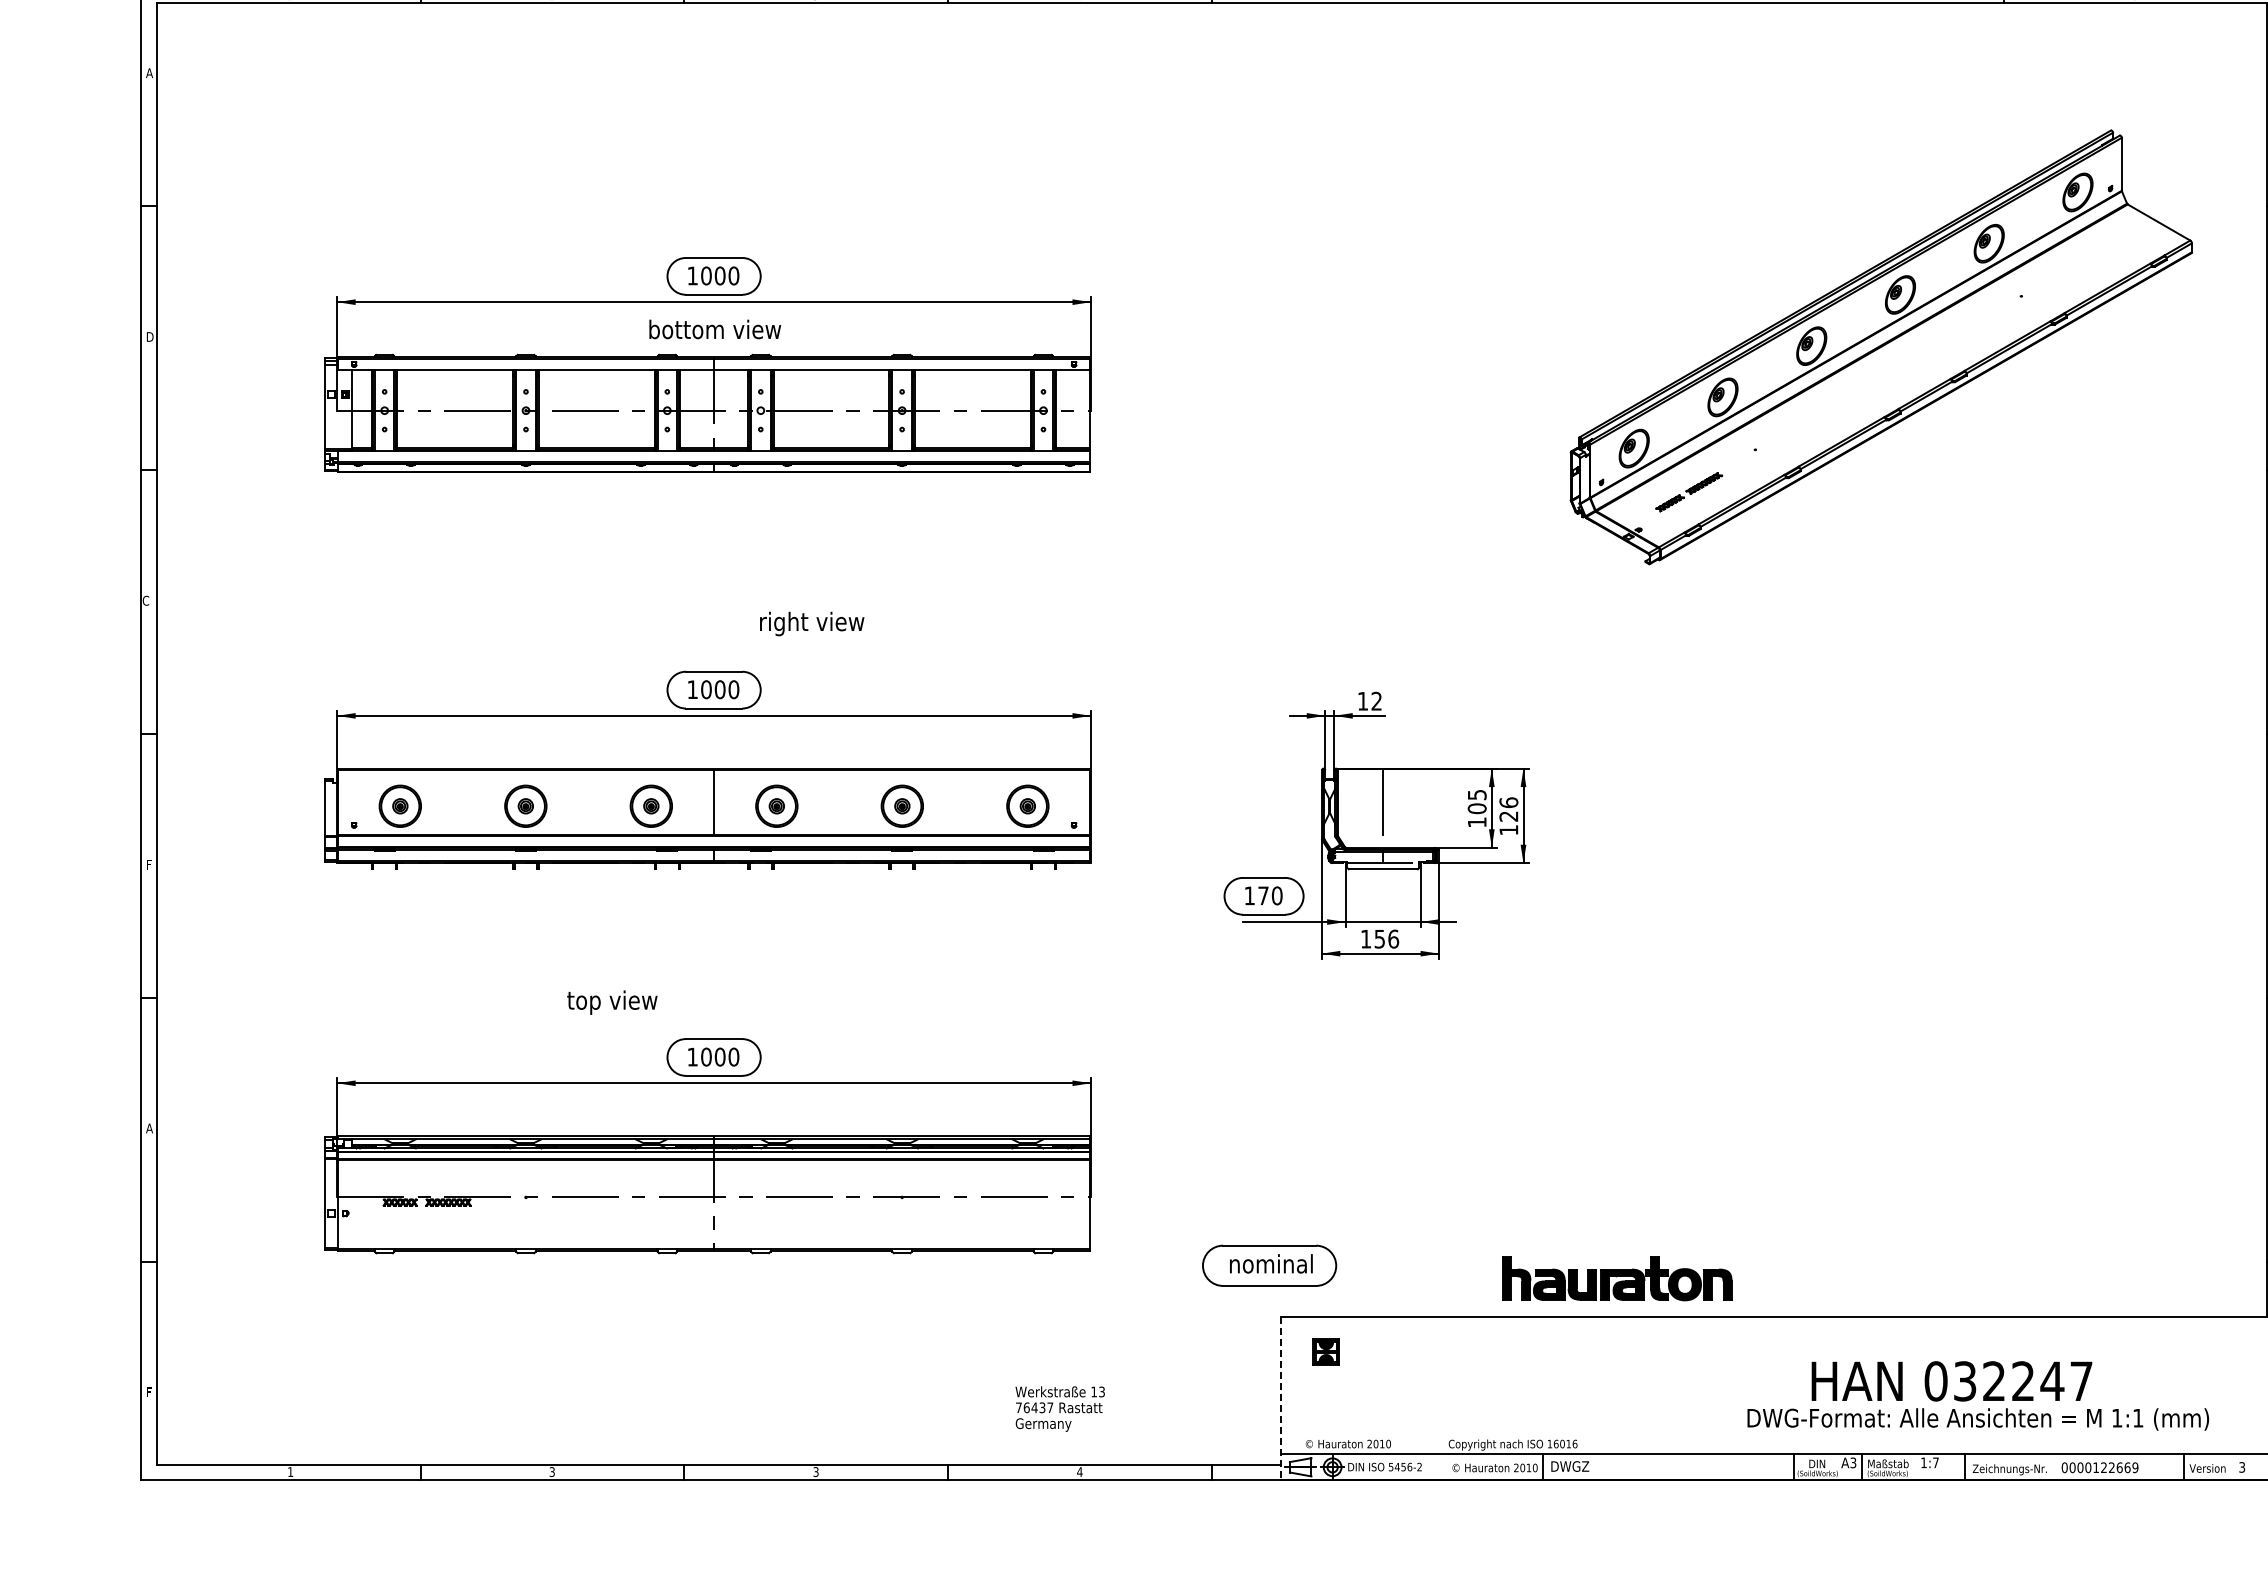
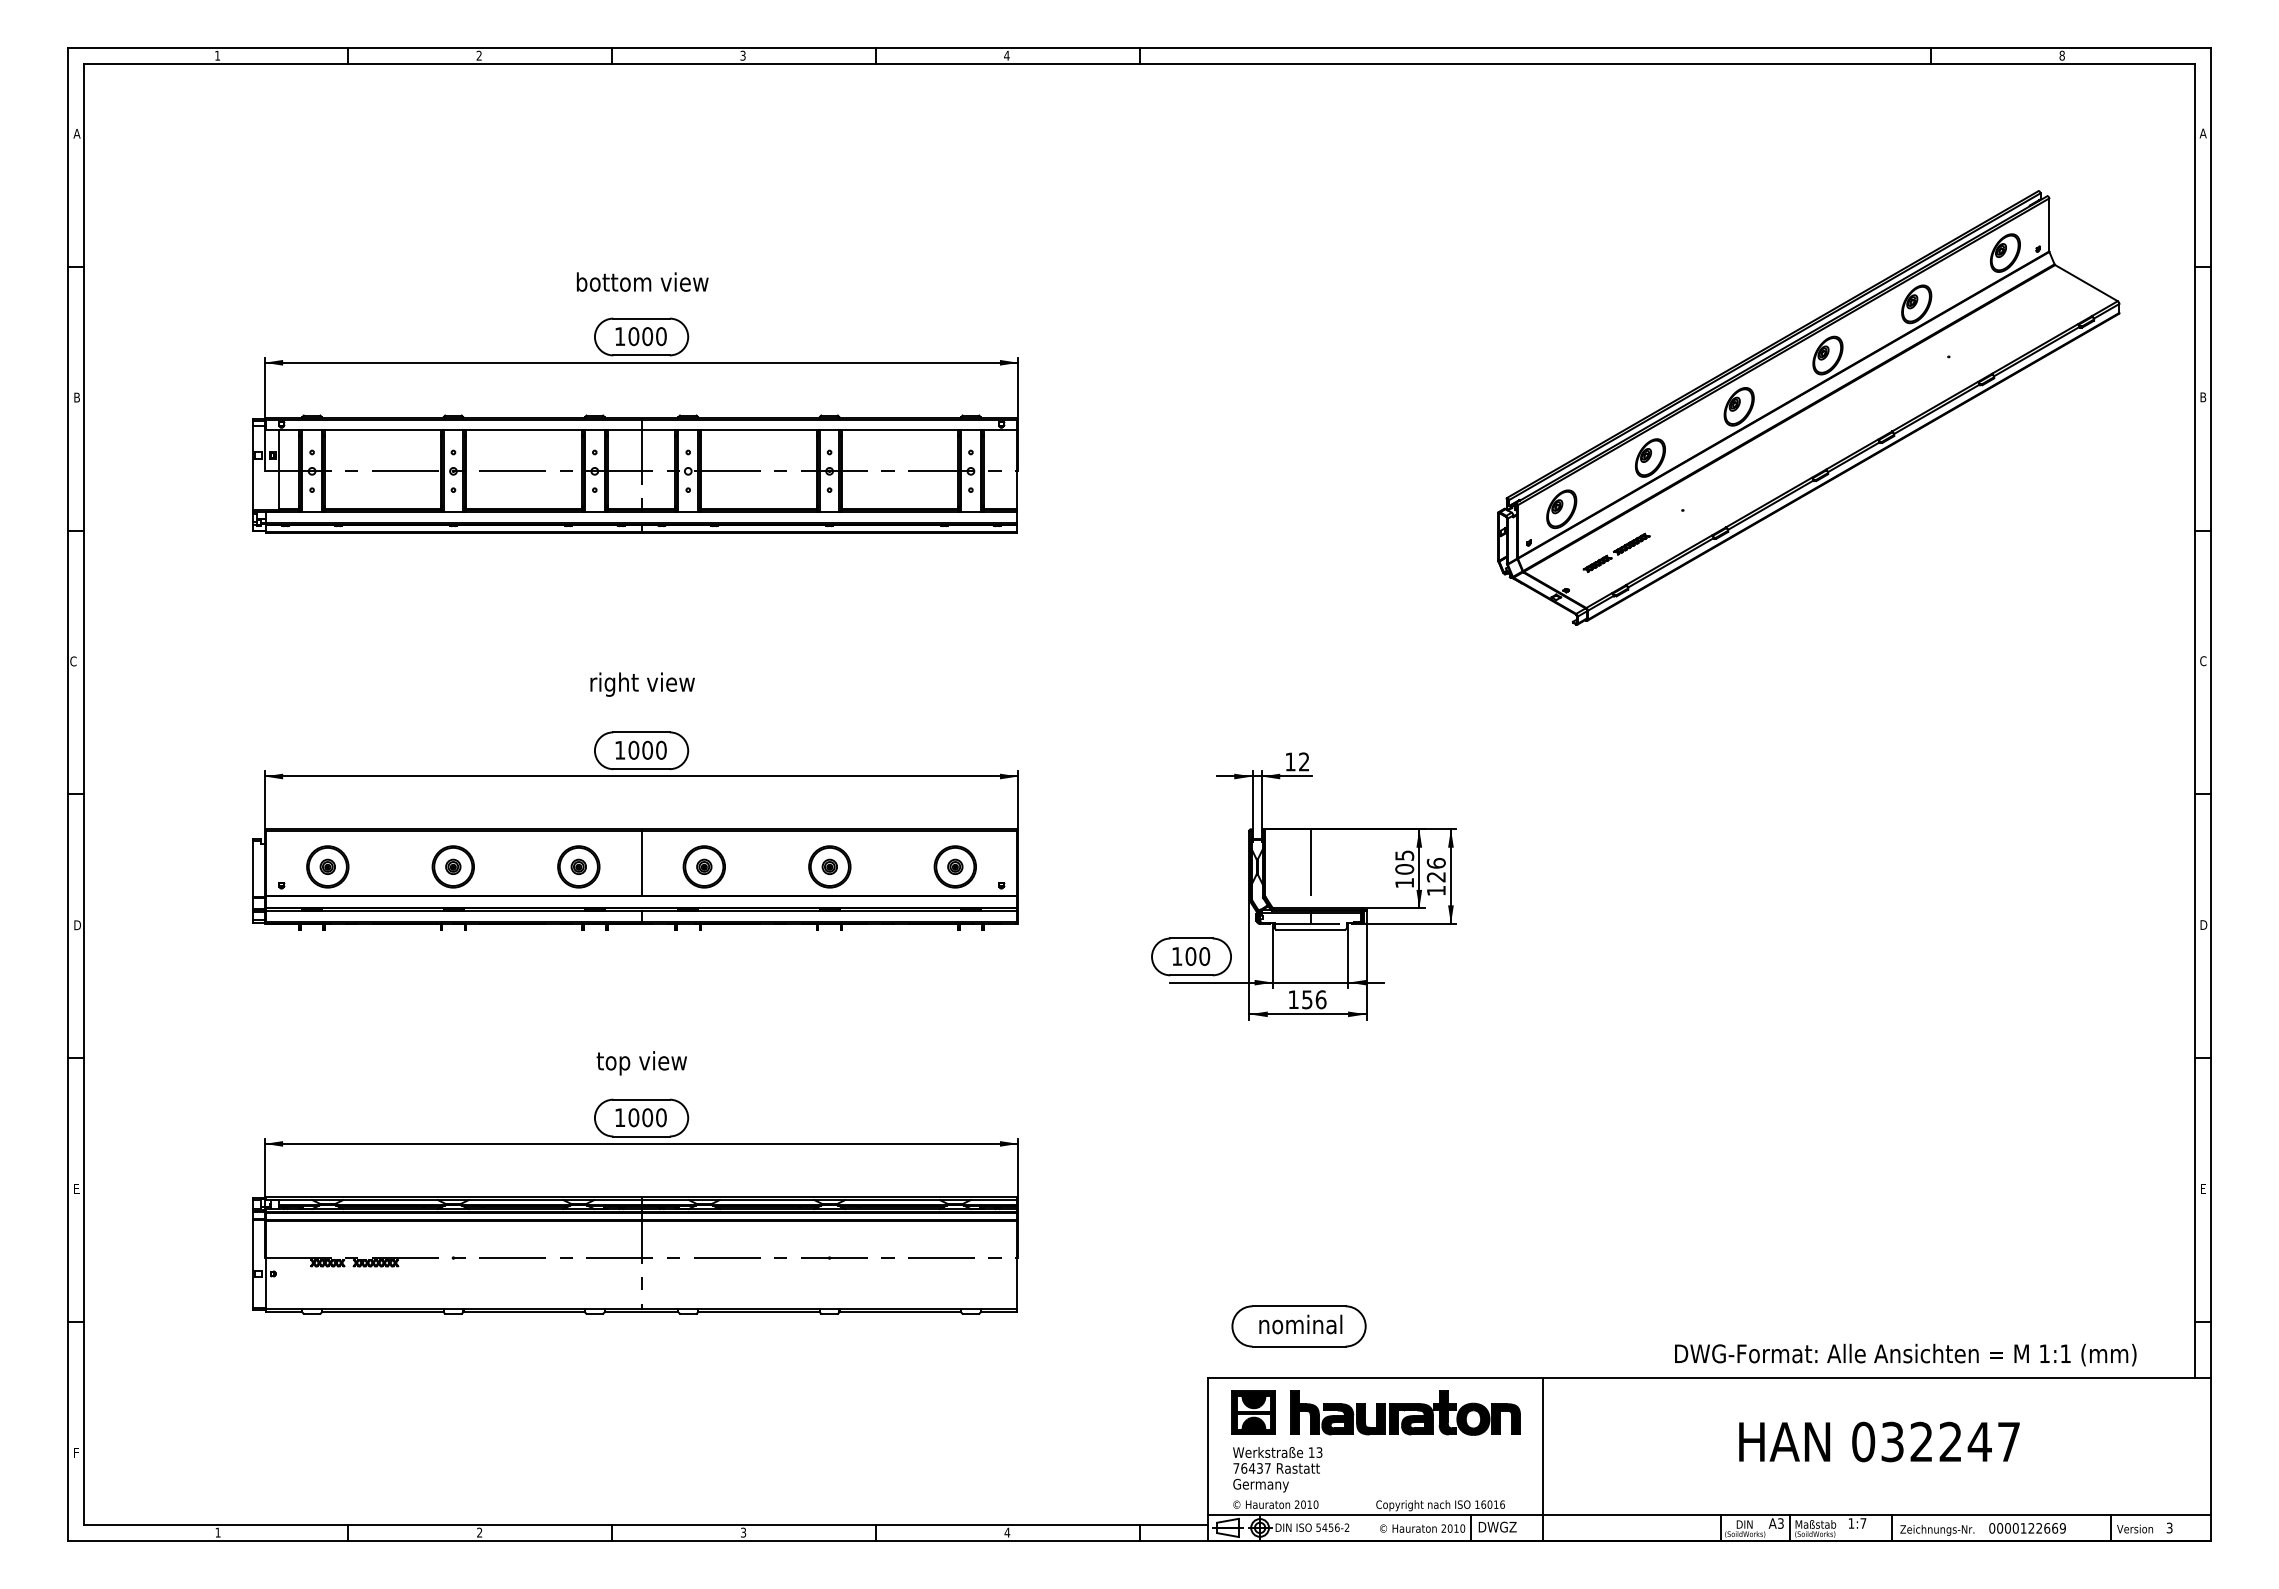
text: (715, 328) -> (642, 281), moved
text: (151, 336) -> (78, 397), D -> B
text: (812, 623) -> (642, 684), moved
text: (150, 864) -> (77, 925), F -> D
text: (1263, 895) -> (1190, 956), 170 -> 100
text: (612, 1002) -> (641, 1063), moved
text: (149, 1127) -> (76, 1188), A -> E
part: (1269, 1265) -> (1298, 1326), moved
part: (1617, 1277) -> (1405, 1412), moved
part: (1326, 1351) -> (1253, 1412), size x1.67
line: (1281, 1398) -> (1208, 1459), dashed -> solid
line: (1616, 1398) -> (1543, 1459), added
text: (1060, 1408) -> (1277, 1469), moved
text: (1978, 1418) -> (1905, 1354), moved
text: (552, 1471) -> (479, 1532), 3 -> 2

